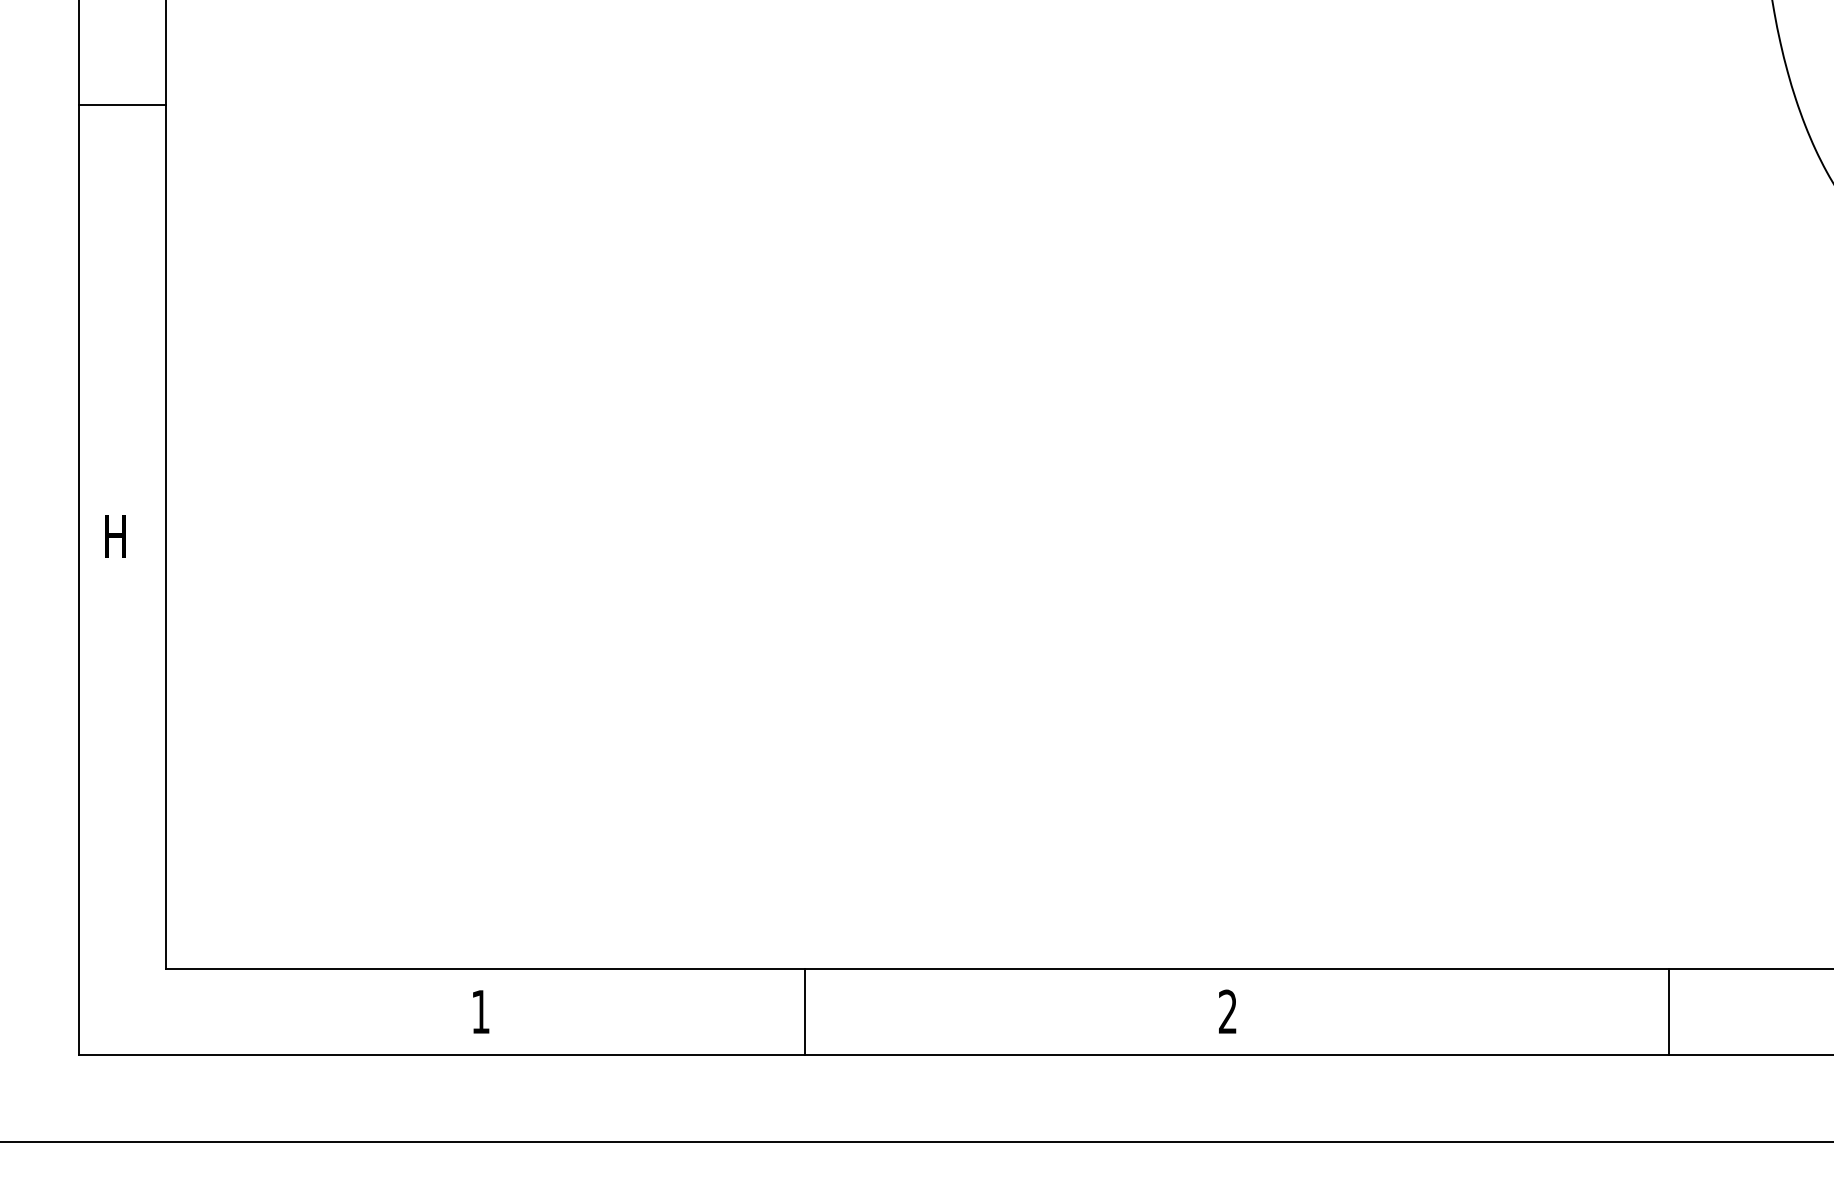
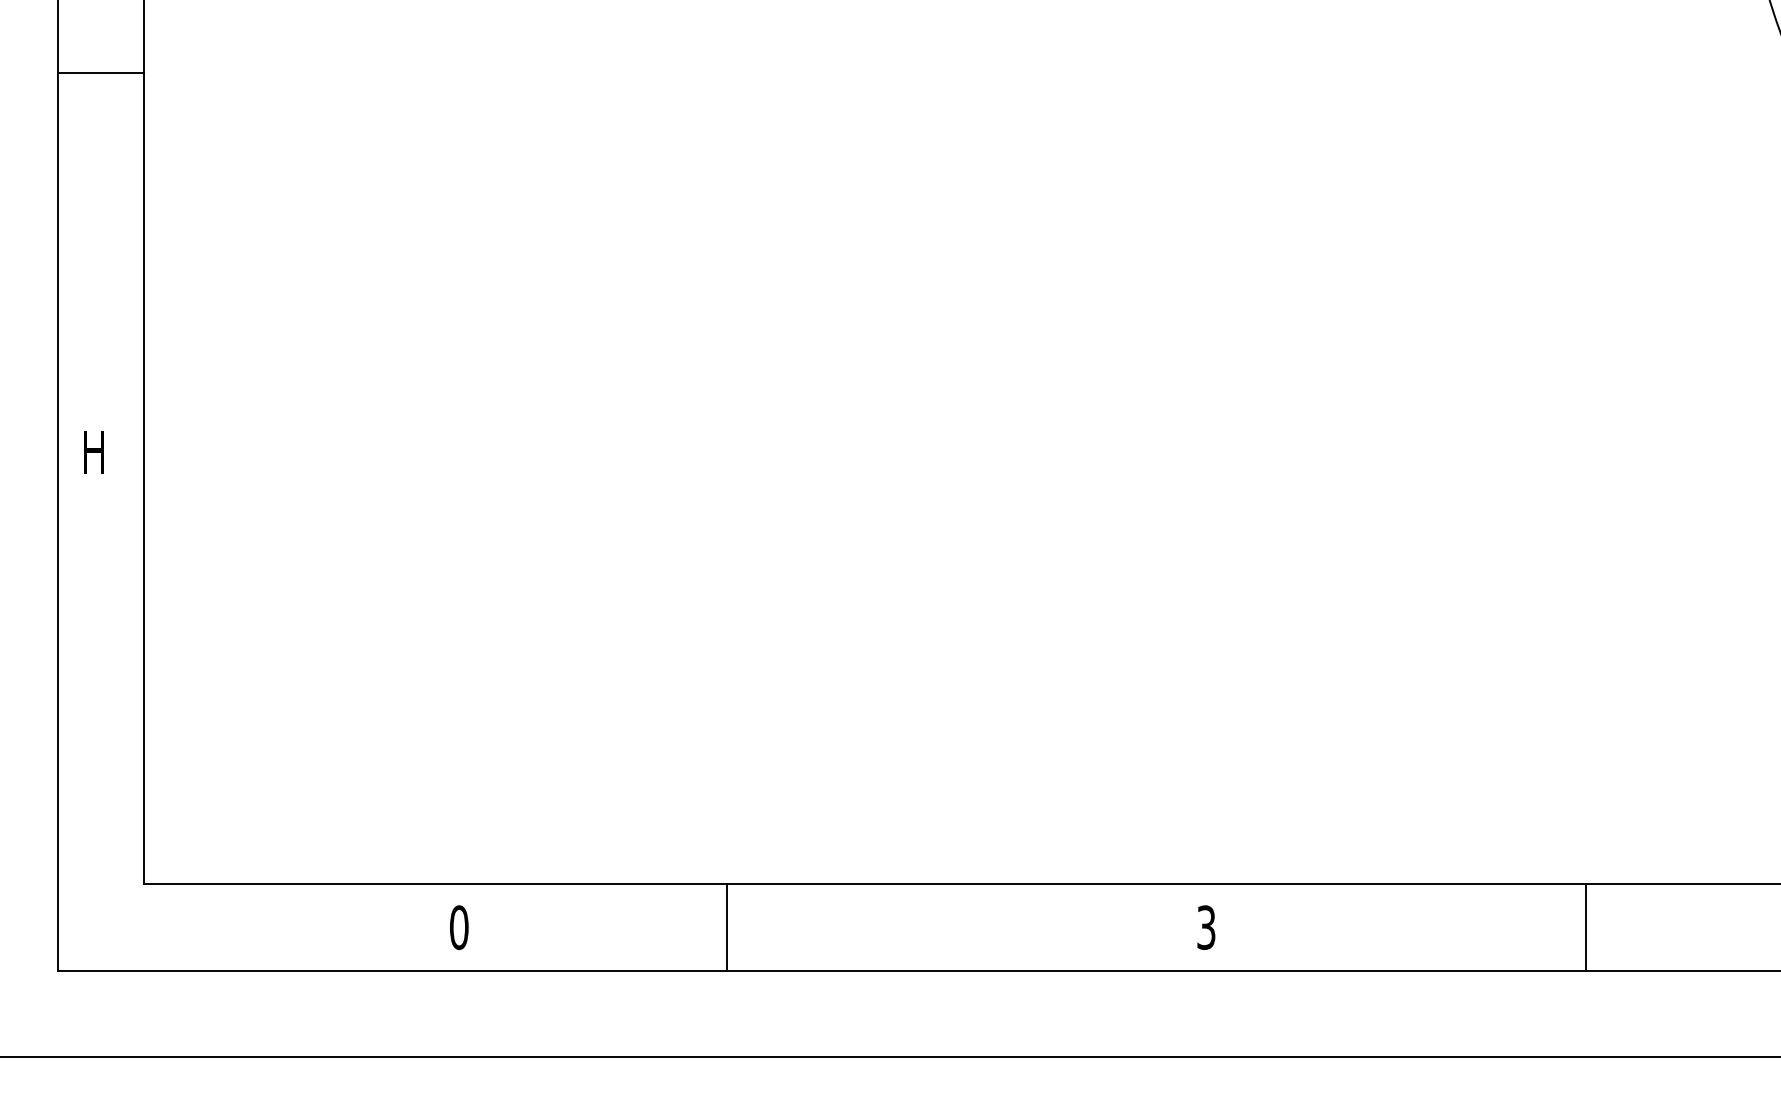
line: (122, 104) -> (100, 73), moved
text: (480, 1011) -> (458, 927), 1 -> 0
line: (805, 1011) -> (726, 927), moved
text: (1227, 1011) -> (1205, 927), 2 -> 3
line: (1669, 1011) -> (1585, 927), moved

